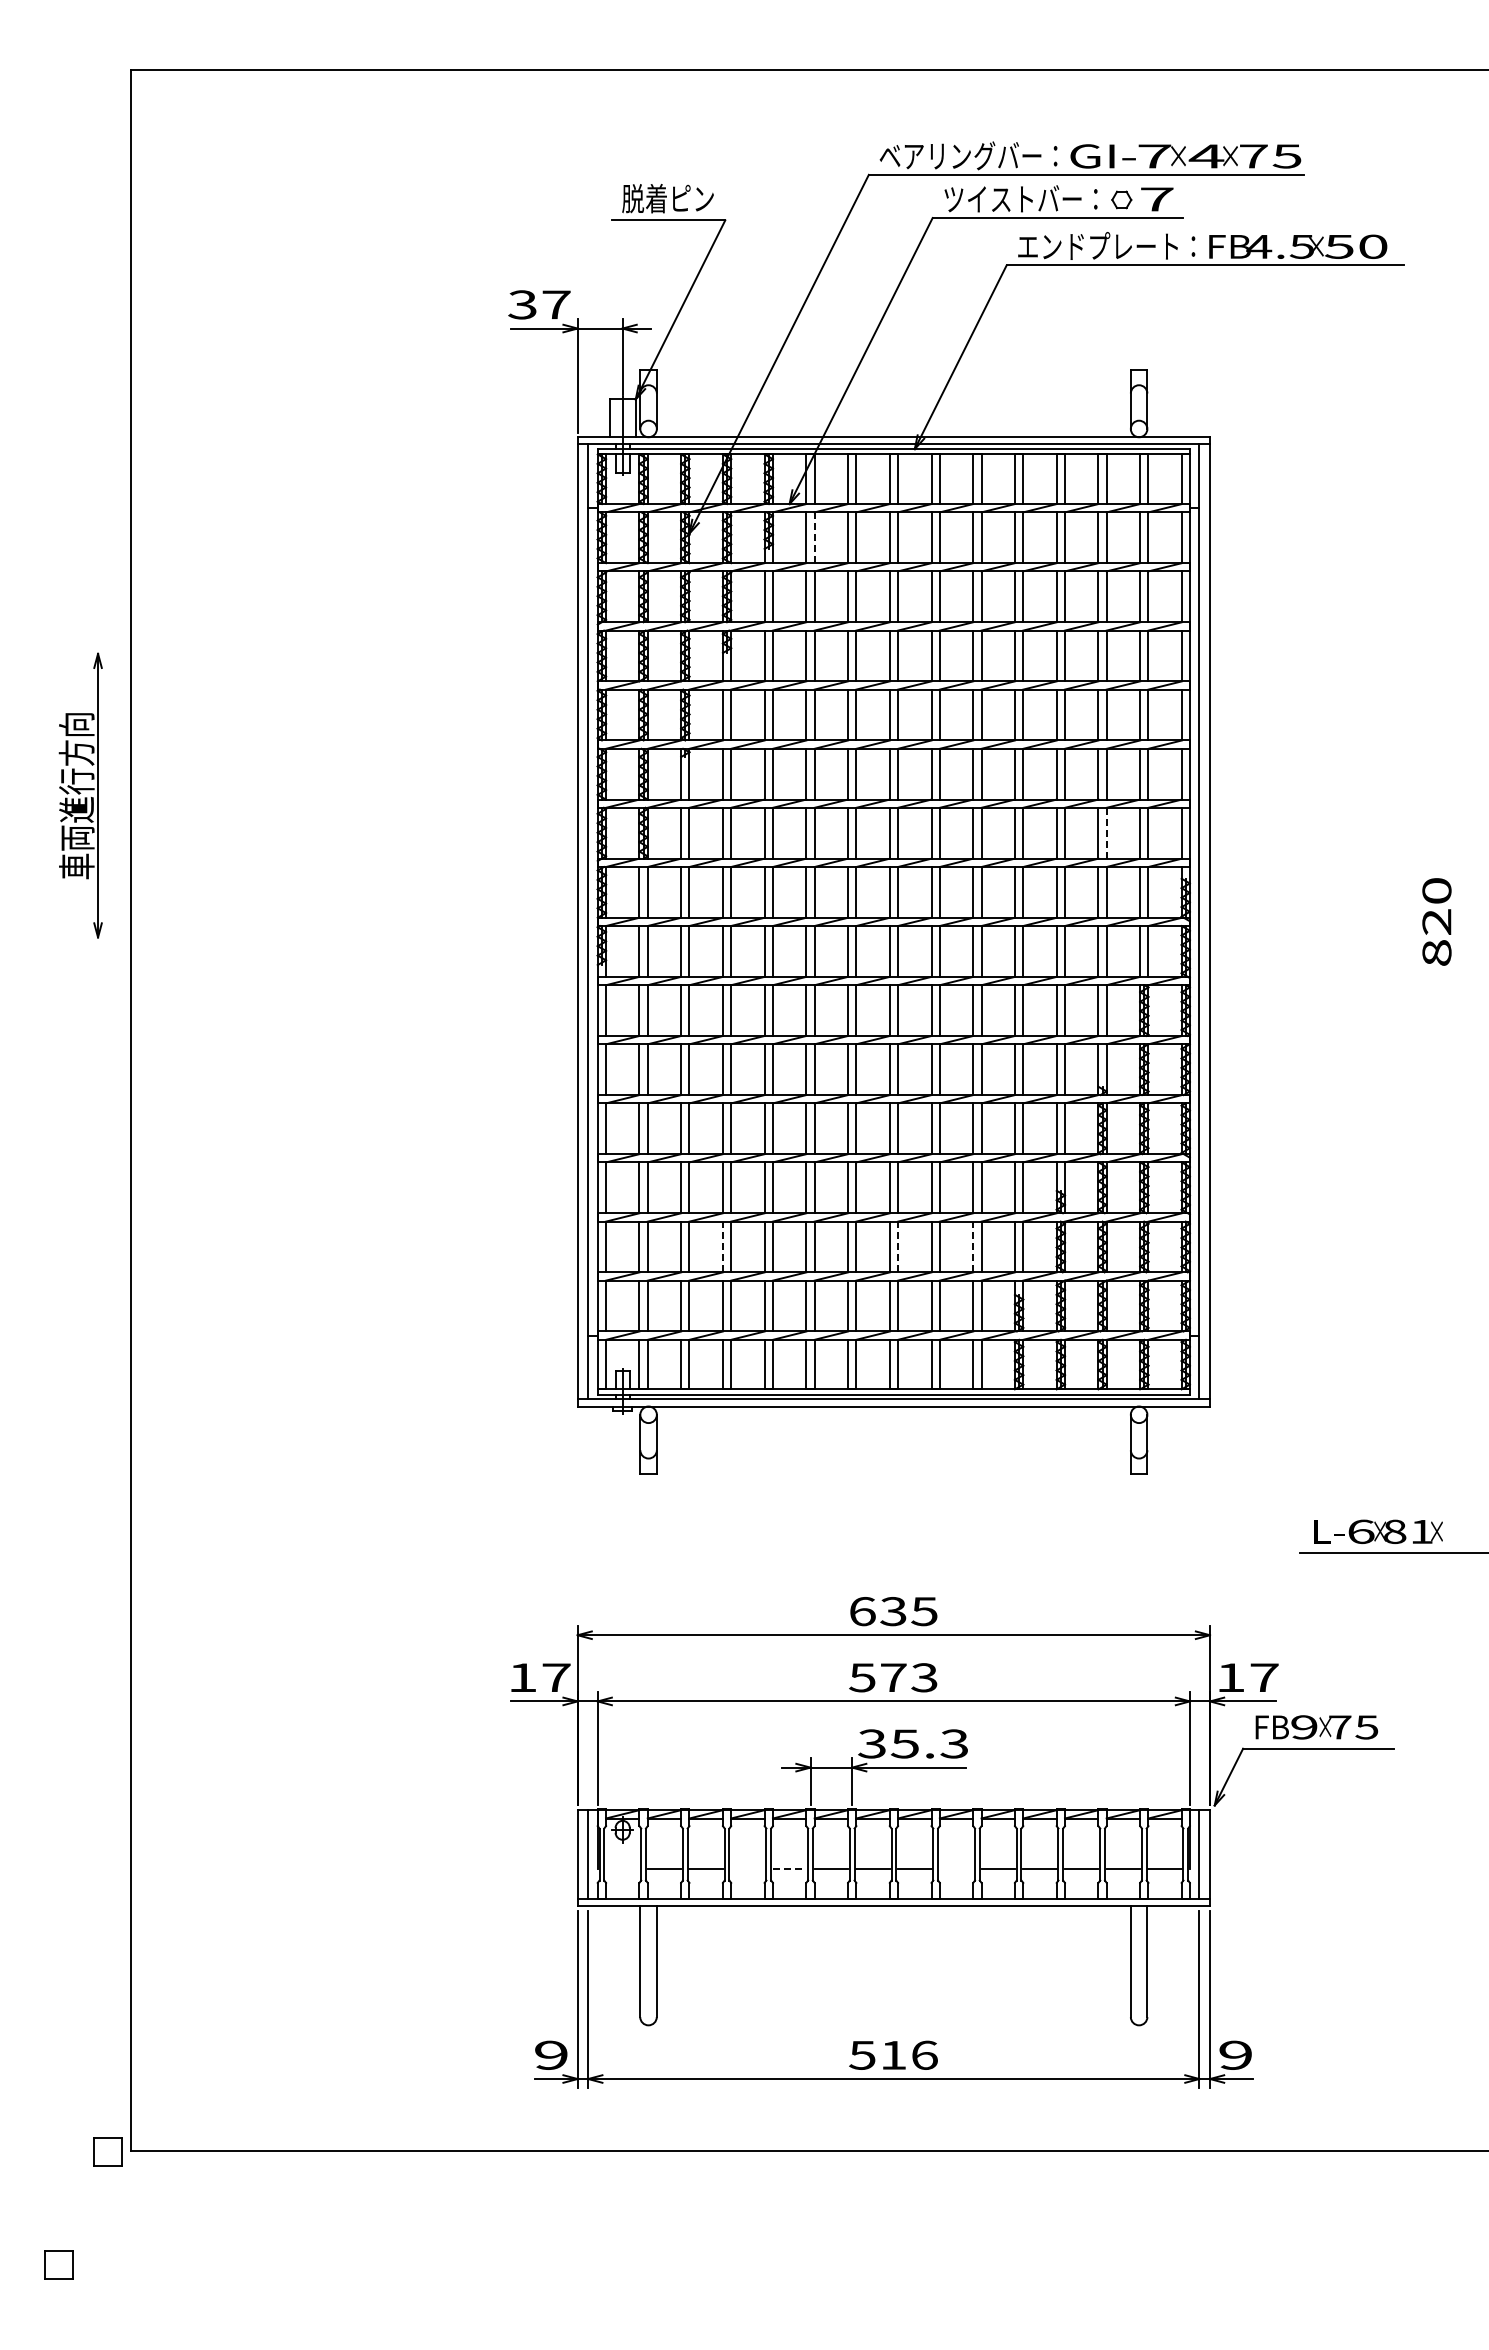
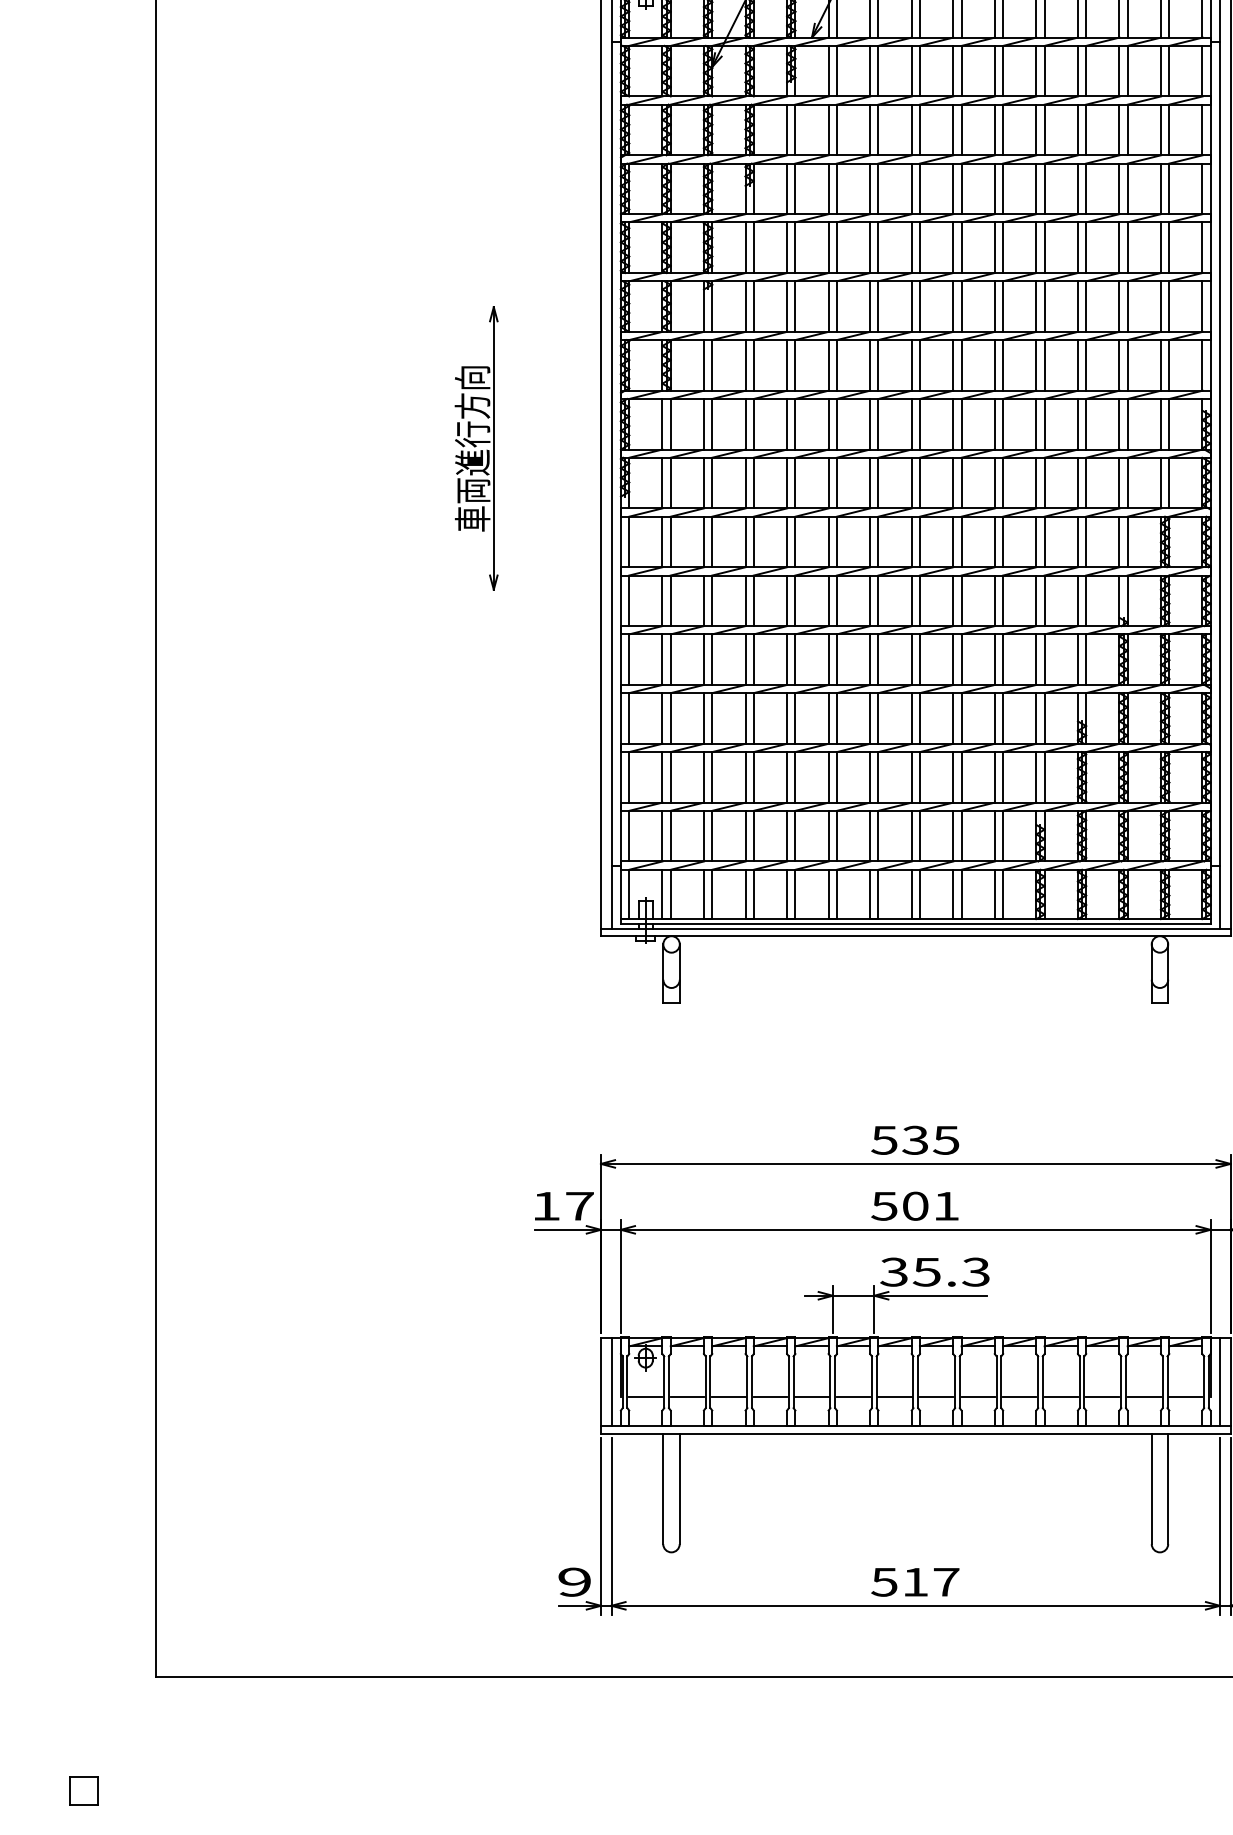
line: (814, 537) -> (836, 70), dashed -> solid
part: (80, 795) -> (476, 448), moved
line: (1106, 832) -> (1127, 364), dashed -> solid
line: (722, 1246) -> (745, 776), dashed -> solid
line: (898, 1246) -> (920, 776), dashed -> solid
line: (973, 1246) -> (995, 776), dashed -> solid
text: (862, 1611) -> (884, 1140), 635 -> 535
text: (909, 1677) -> (931, 1206), 573 -> 501
line: (622, 1869) -> (645, 1397), added
line: (747, 1869) -> (770, 1397), added
line: (789, 1869) -> (811, 1397), dashed -> solid
line: (956, 1869) -> (978, 1397), added
text: (924, 2054) -> (946, 1581), 516 -> 517
part: (107, 2151) -> (132, 1677), removed

